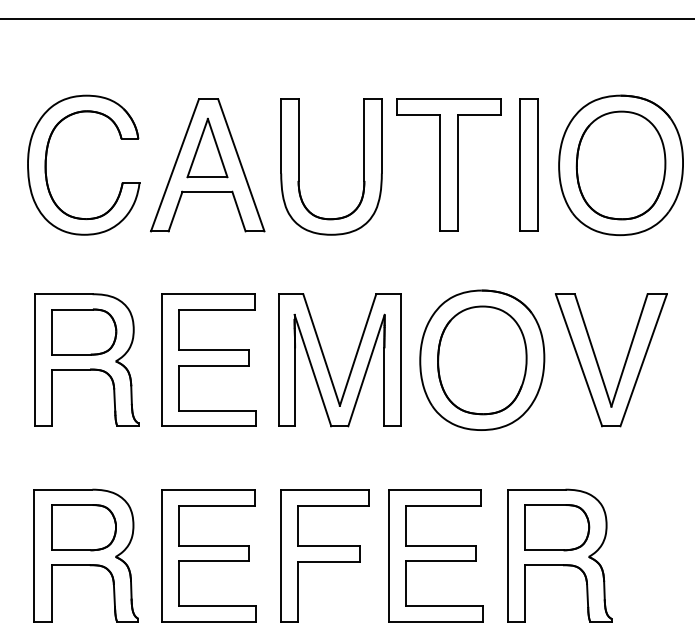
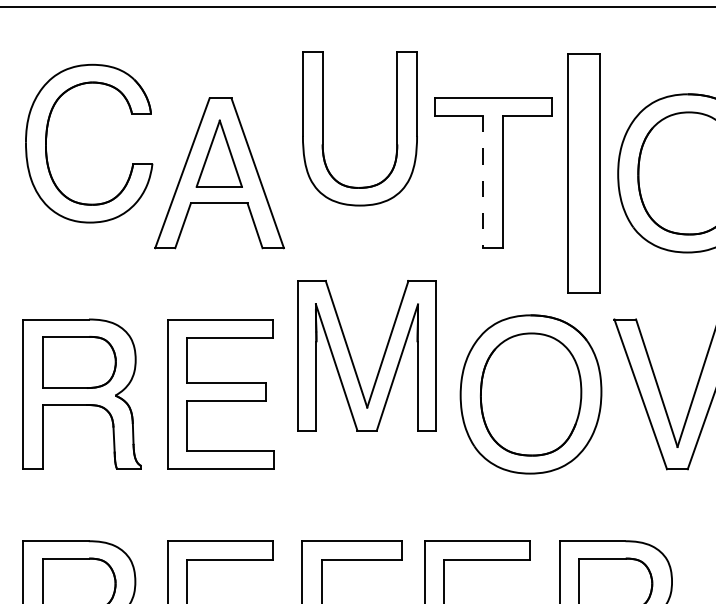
part: (47, 156) -> (48, 133), moved
part: (528, 164) -> (583, 172), size x1.6
part: (299, 166) -> (323, 128), moved
line: (440, 173) -> (483, 182), solid -> dashed
part: (327, 364) -> (353, 360), moved

